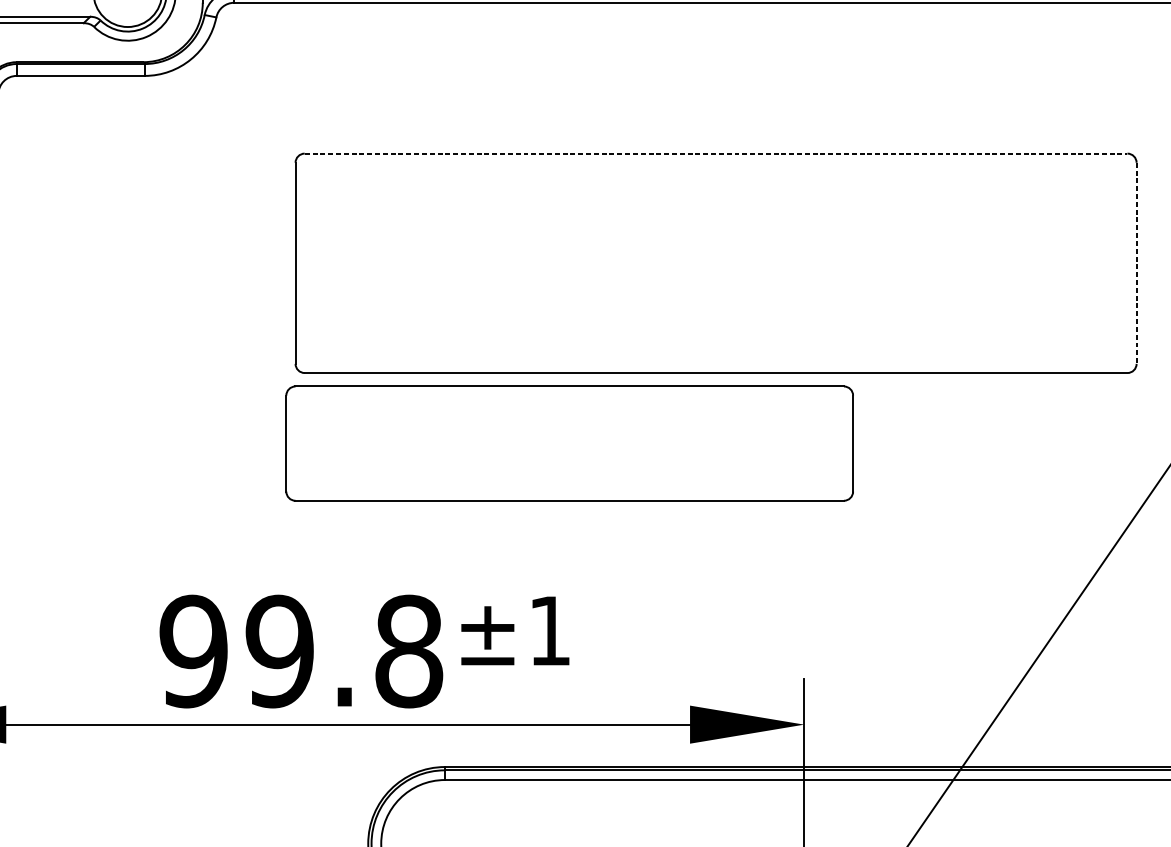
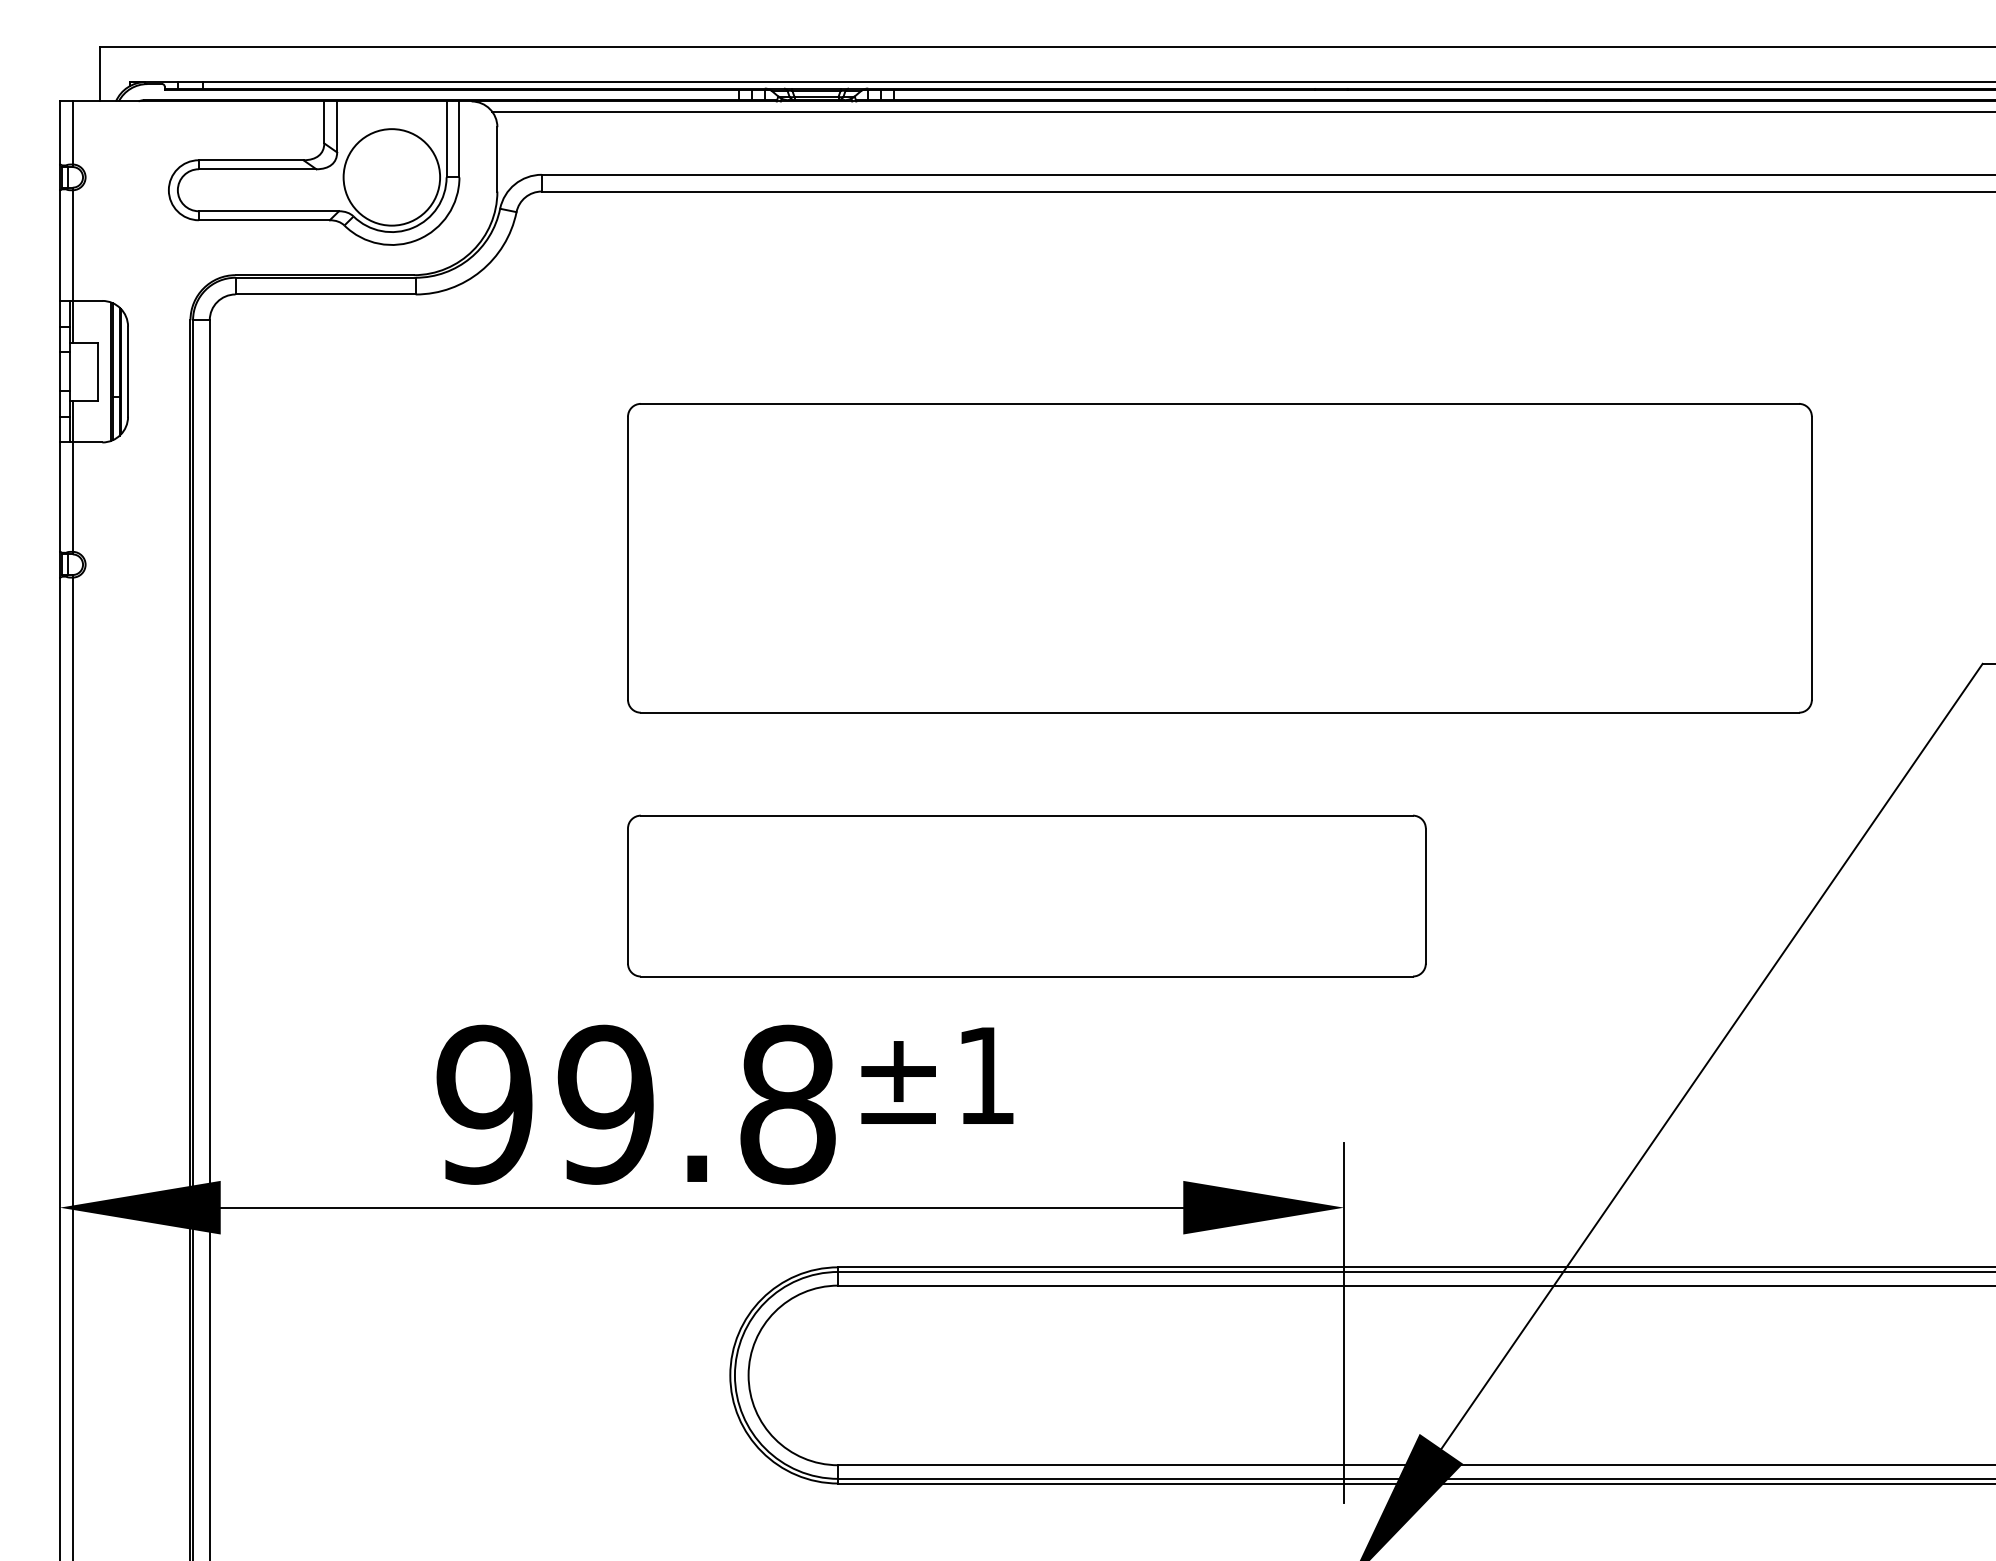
line: (716, 153) -> (1220, 403), dashed -> solid
line: (1136, 263) -> (1811, 558), dashed -> solid
part: (569, 443) -> (1026, 895), moved

